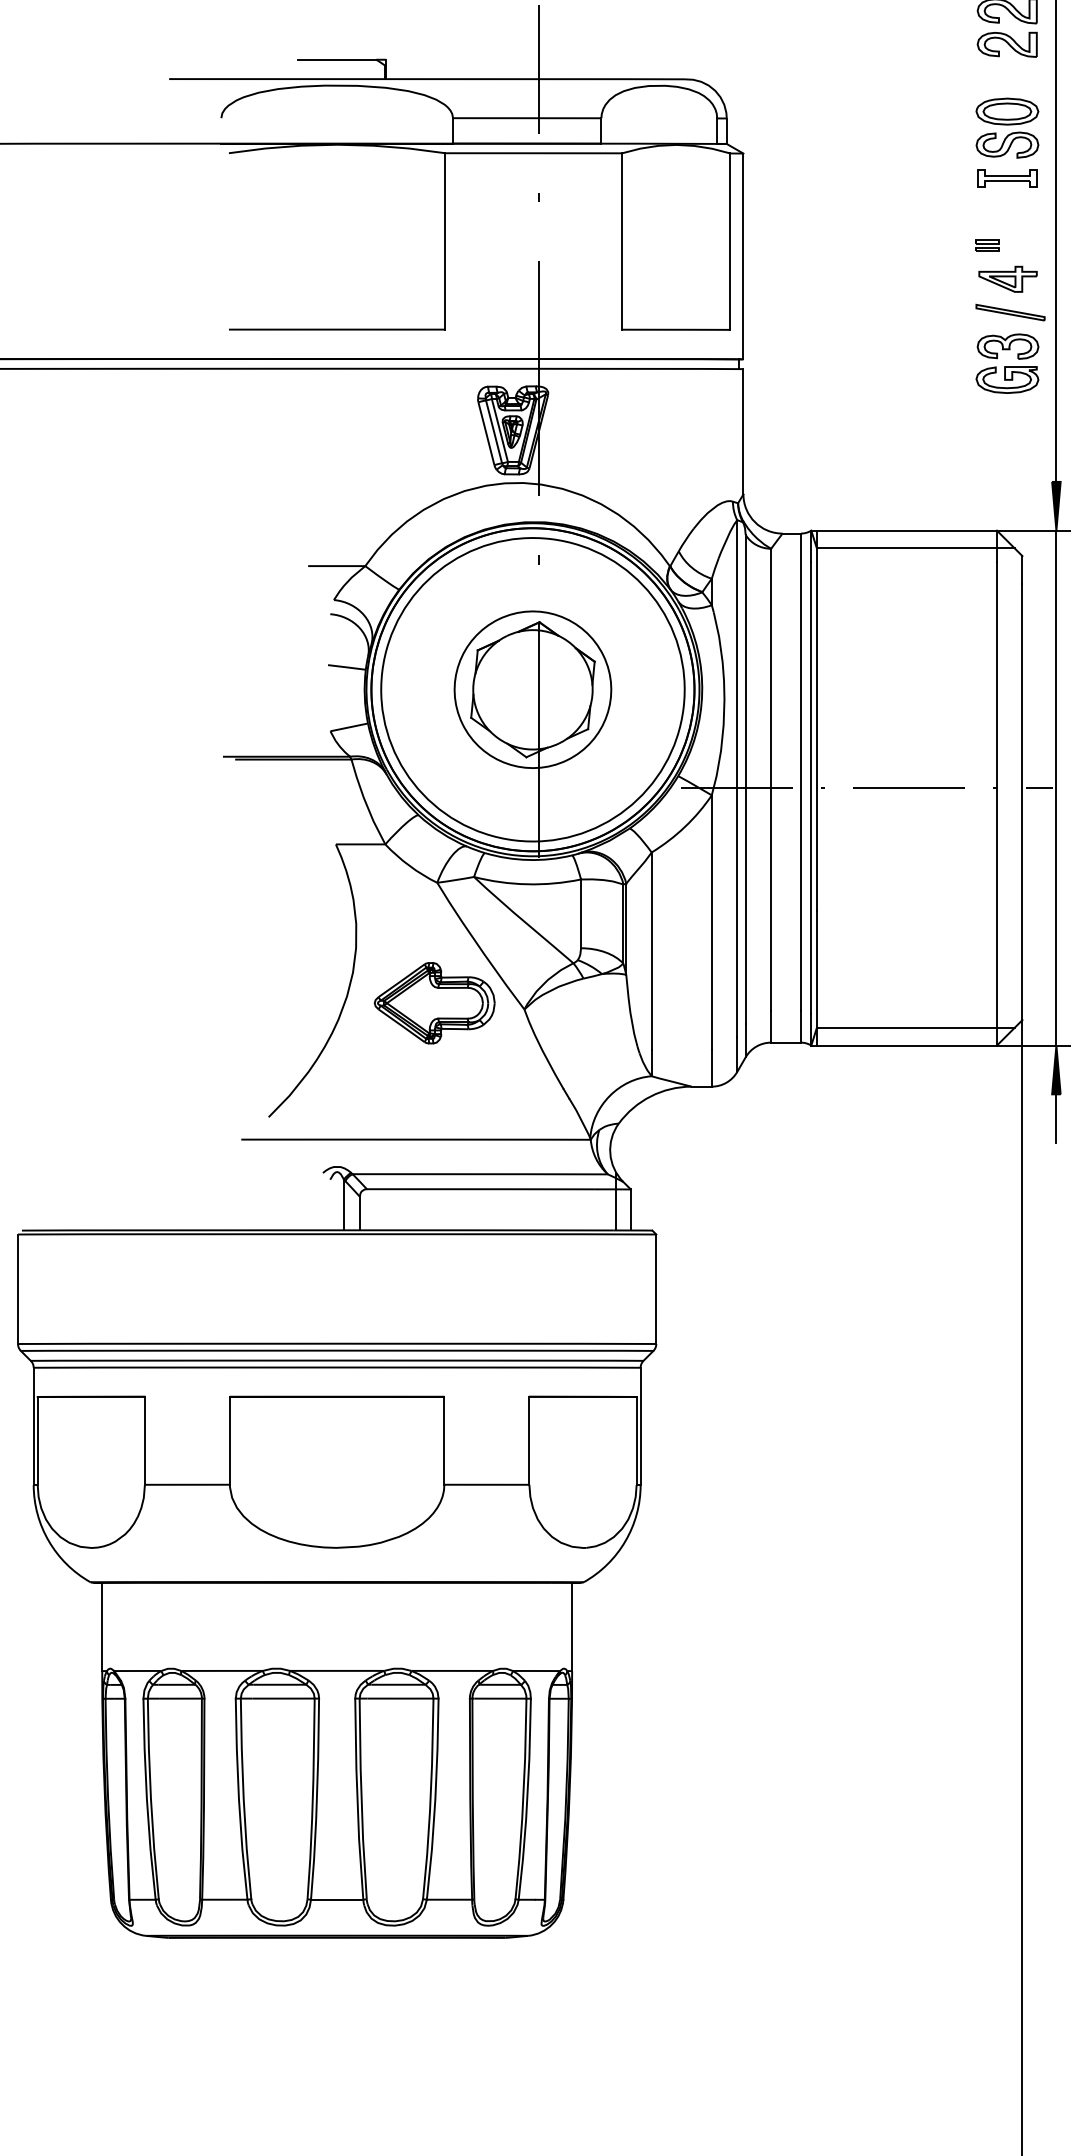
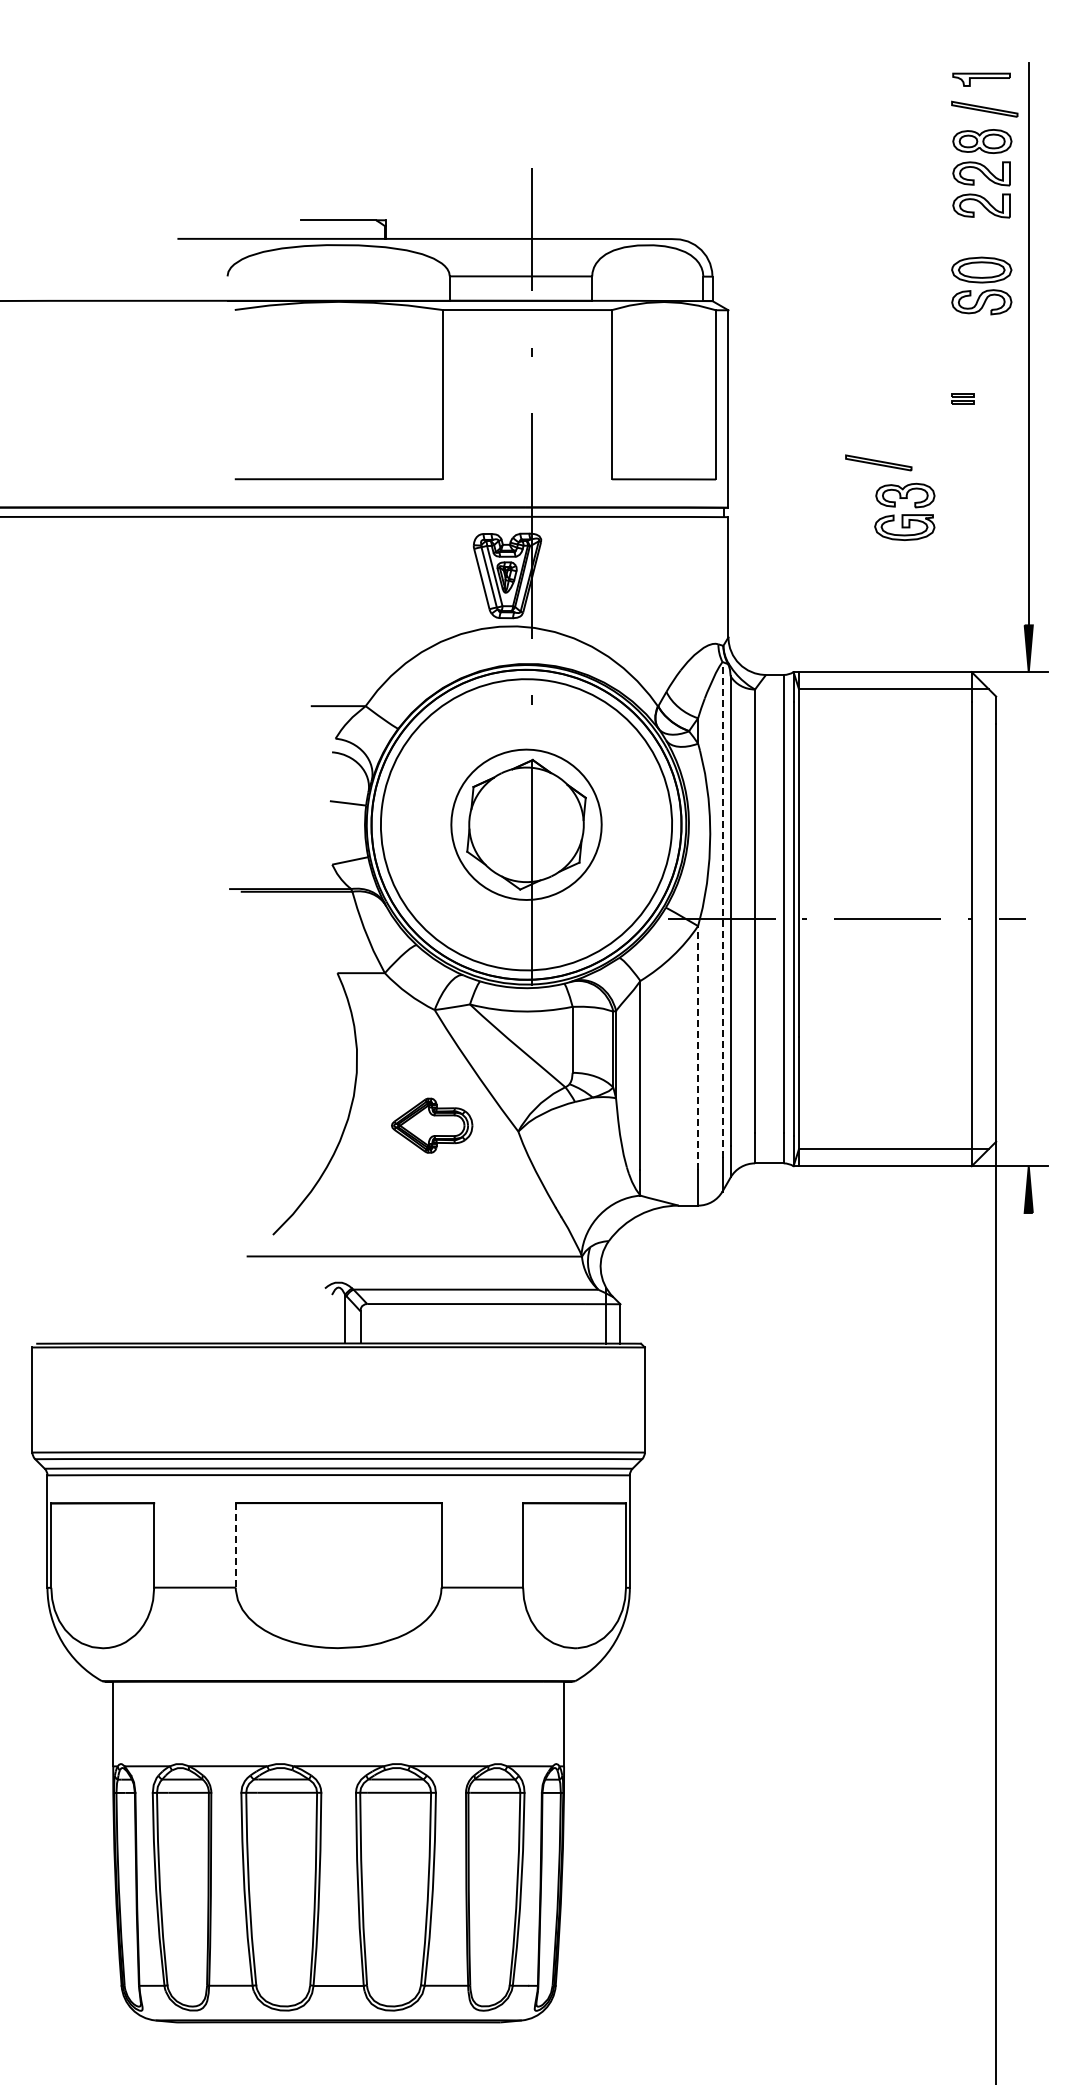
part: (1007, 178) -> (981, 334), removed
part: (1007, 278) -> (981, 430), removed
part: (1010, 312) -> (878, 462), moved
part: (1007, 363) -> (904, 511), moved
line: (737, 778) -> (722, 909), solid -> dashed
line: (1056, 788) -> (1028, 919), removed
line: (712, 921) -> (698, 1047), solid -> dashed
part: (433, 1003) -> (431, 1125), size x0.7
line: (1056, 1118) -> (1028, 1236), removed
line: (229, 1440) -> (235, 1545), solid -> dashed

